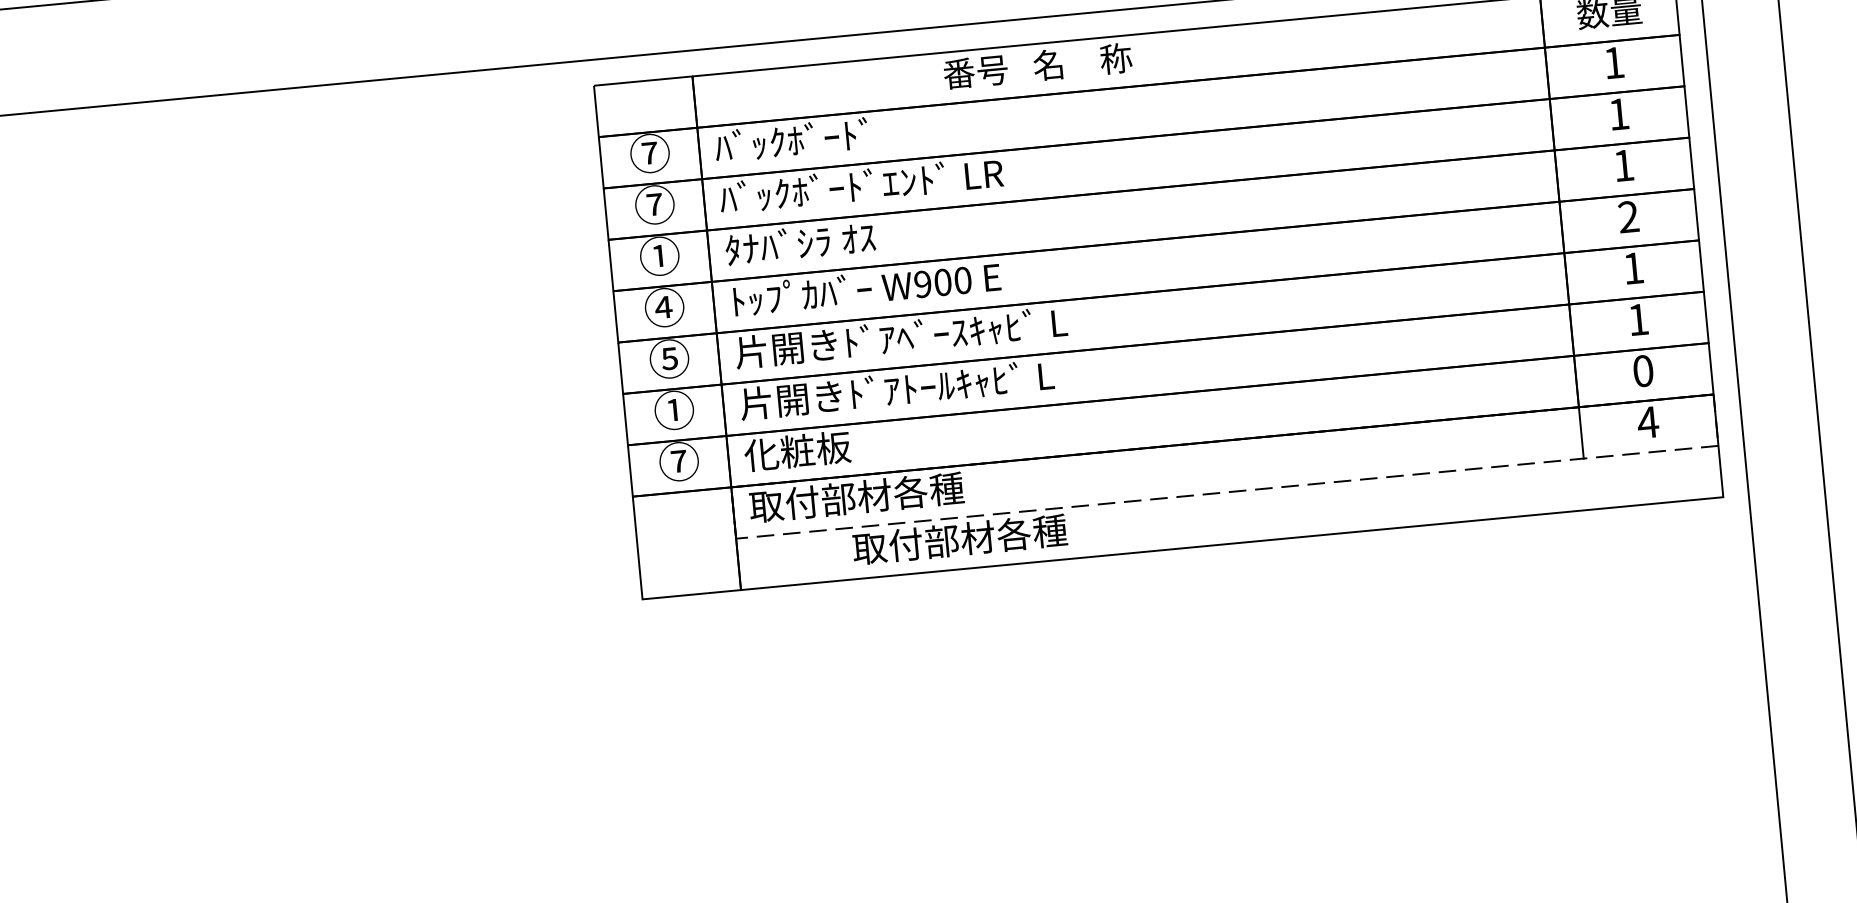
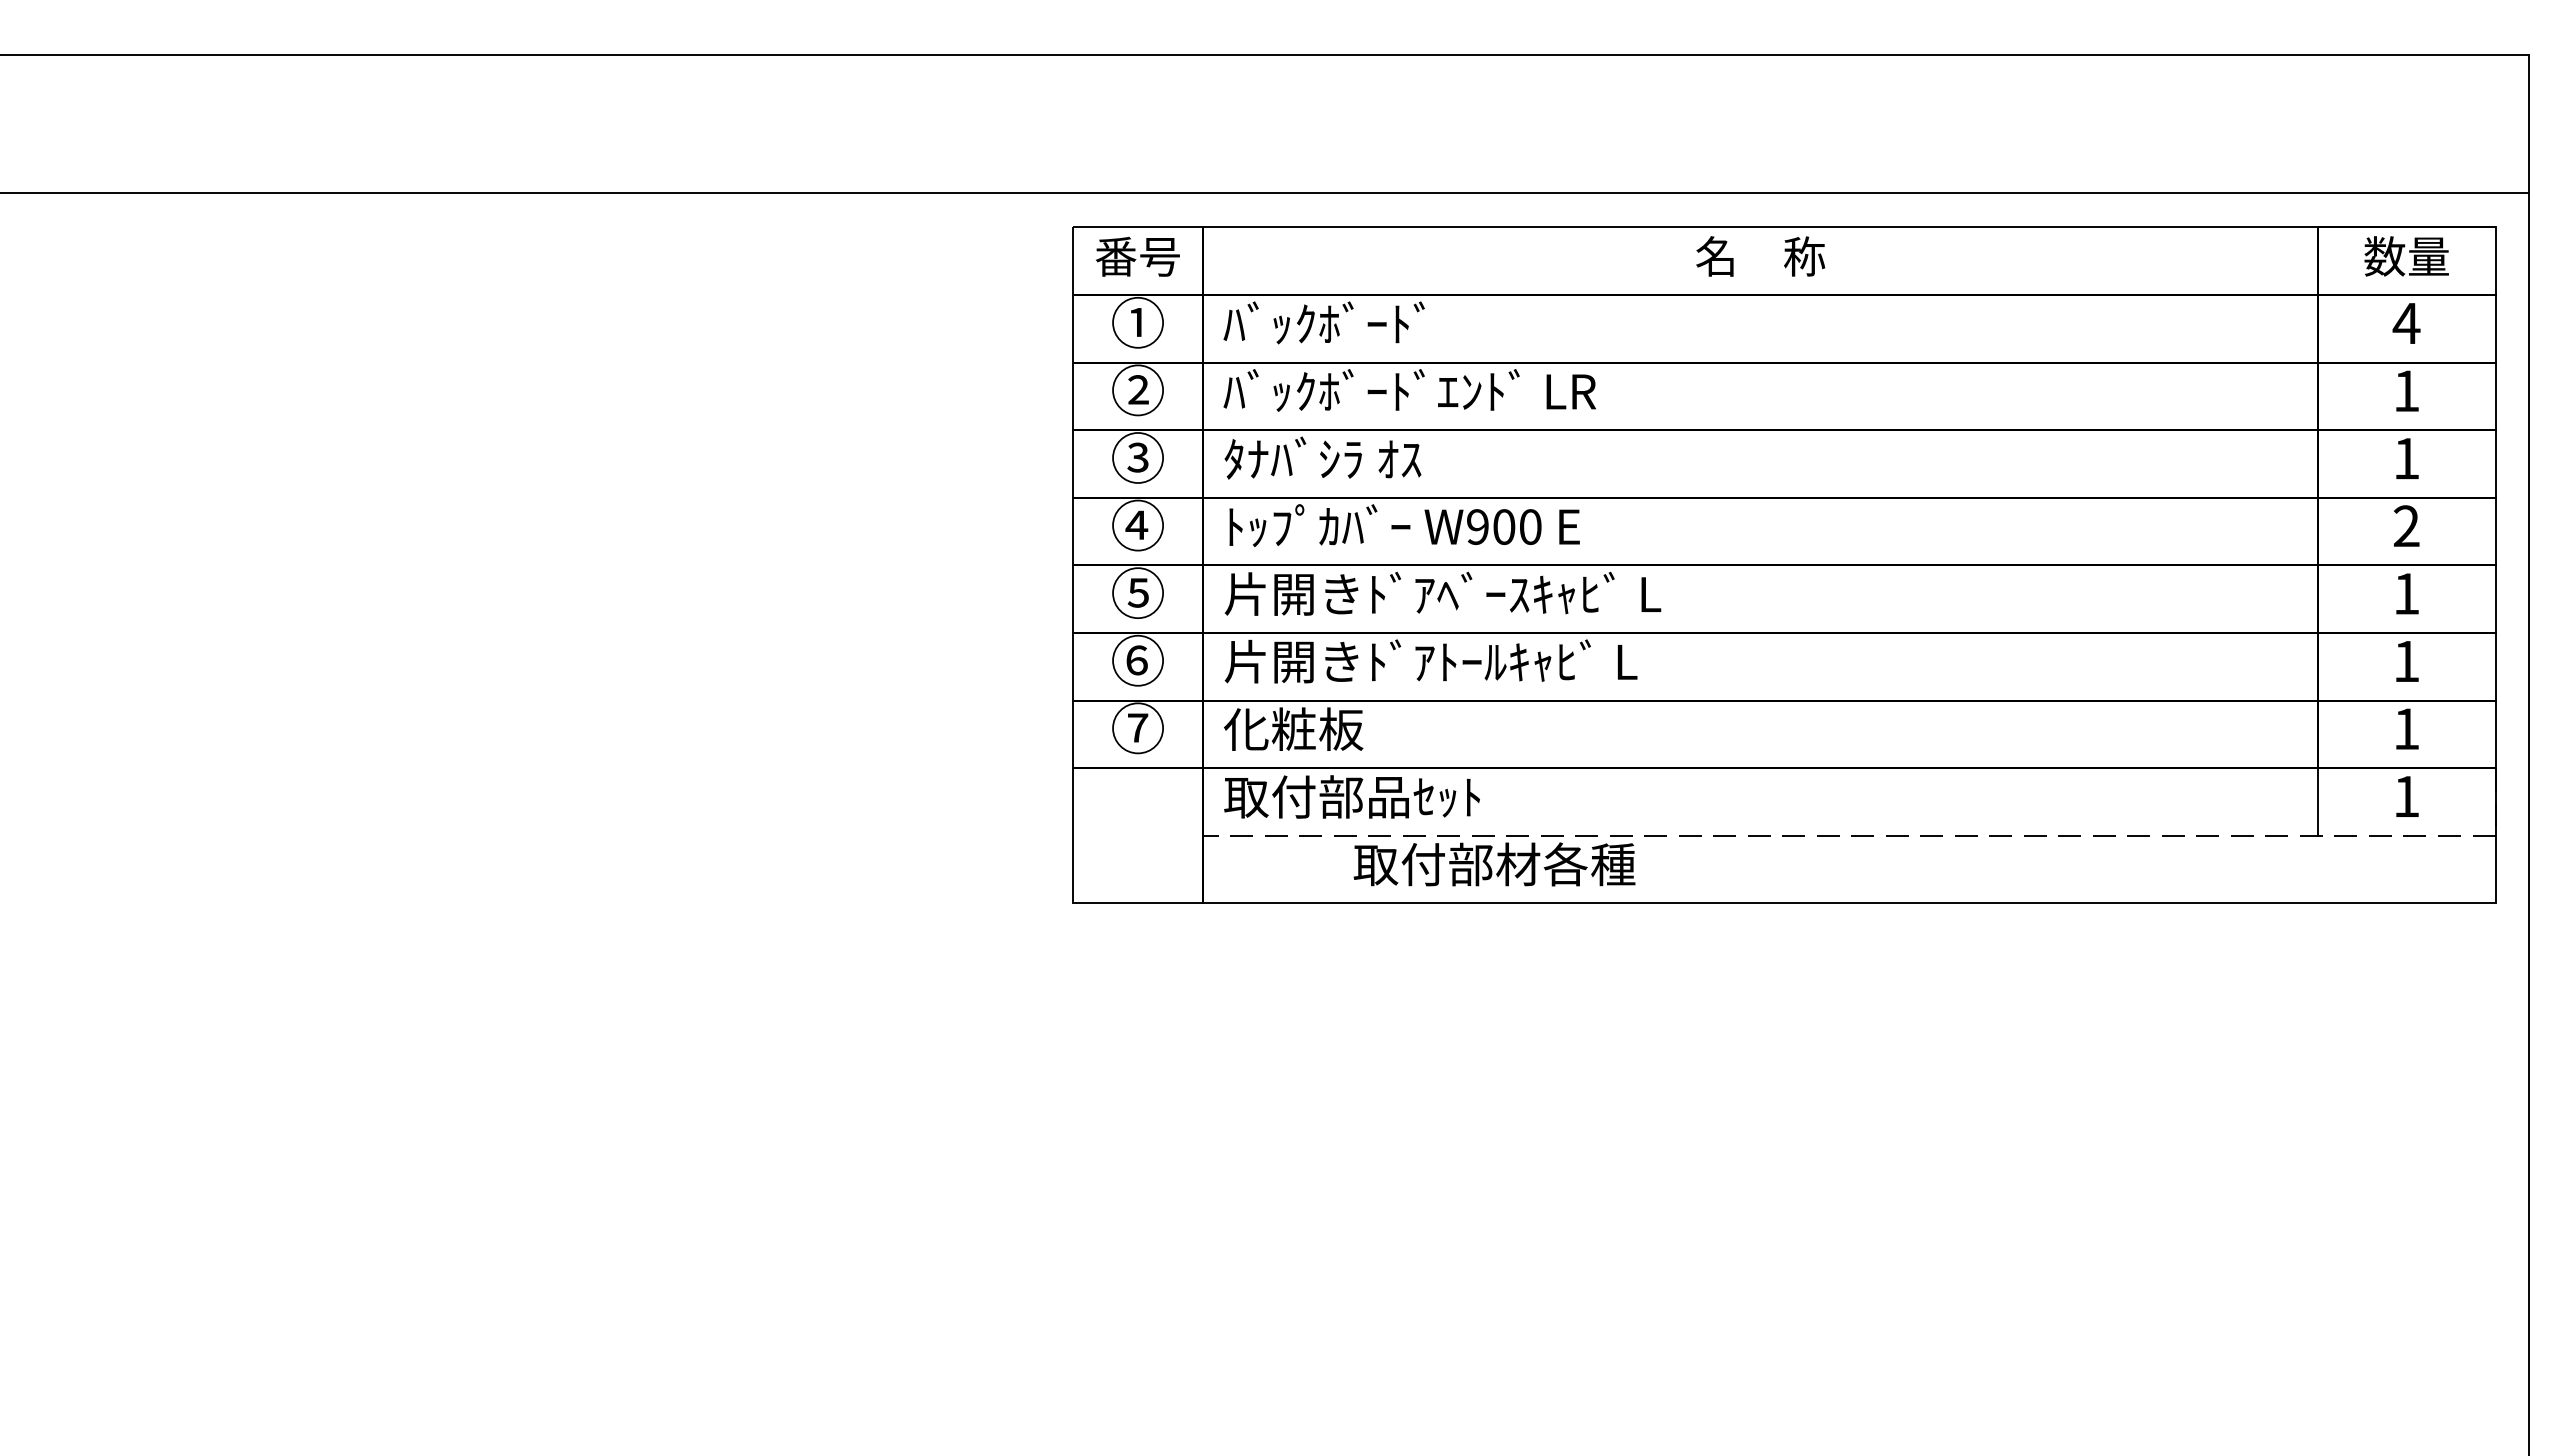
text: (1082, 61) -> (1760, 256), moved
text: (1614, 62) -> (2406, 323), 1 -> 4
text: (975, 71) -> (1137, 256), moved
text: (650, 153) -> (1138, 322), ⑦ -> ①
text: (655, 204) -> (1138, 389), ⑦ -> ②
text: (659, 255) -> (1137, 457), ① -> ③
text: (1643, 371) -> (2406, 729), 0 -> 1
text: (673, 410) -> (1136, 660), ① -> ⑥
text: (1647, 422) -> (2406, 796), 4 -> 1
text: (910, 492) -> (1435, 796), 取付部材各種 -> 取付部品ｾｯﾄ

